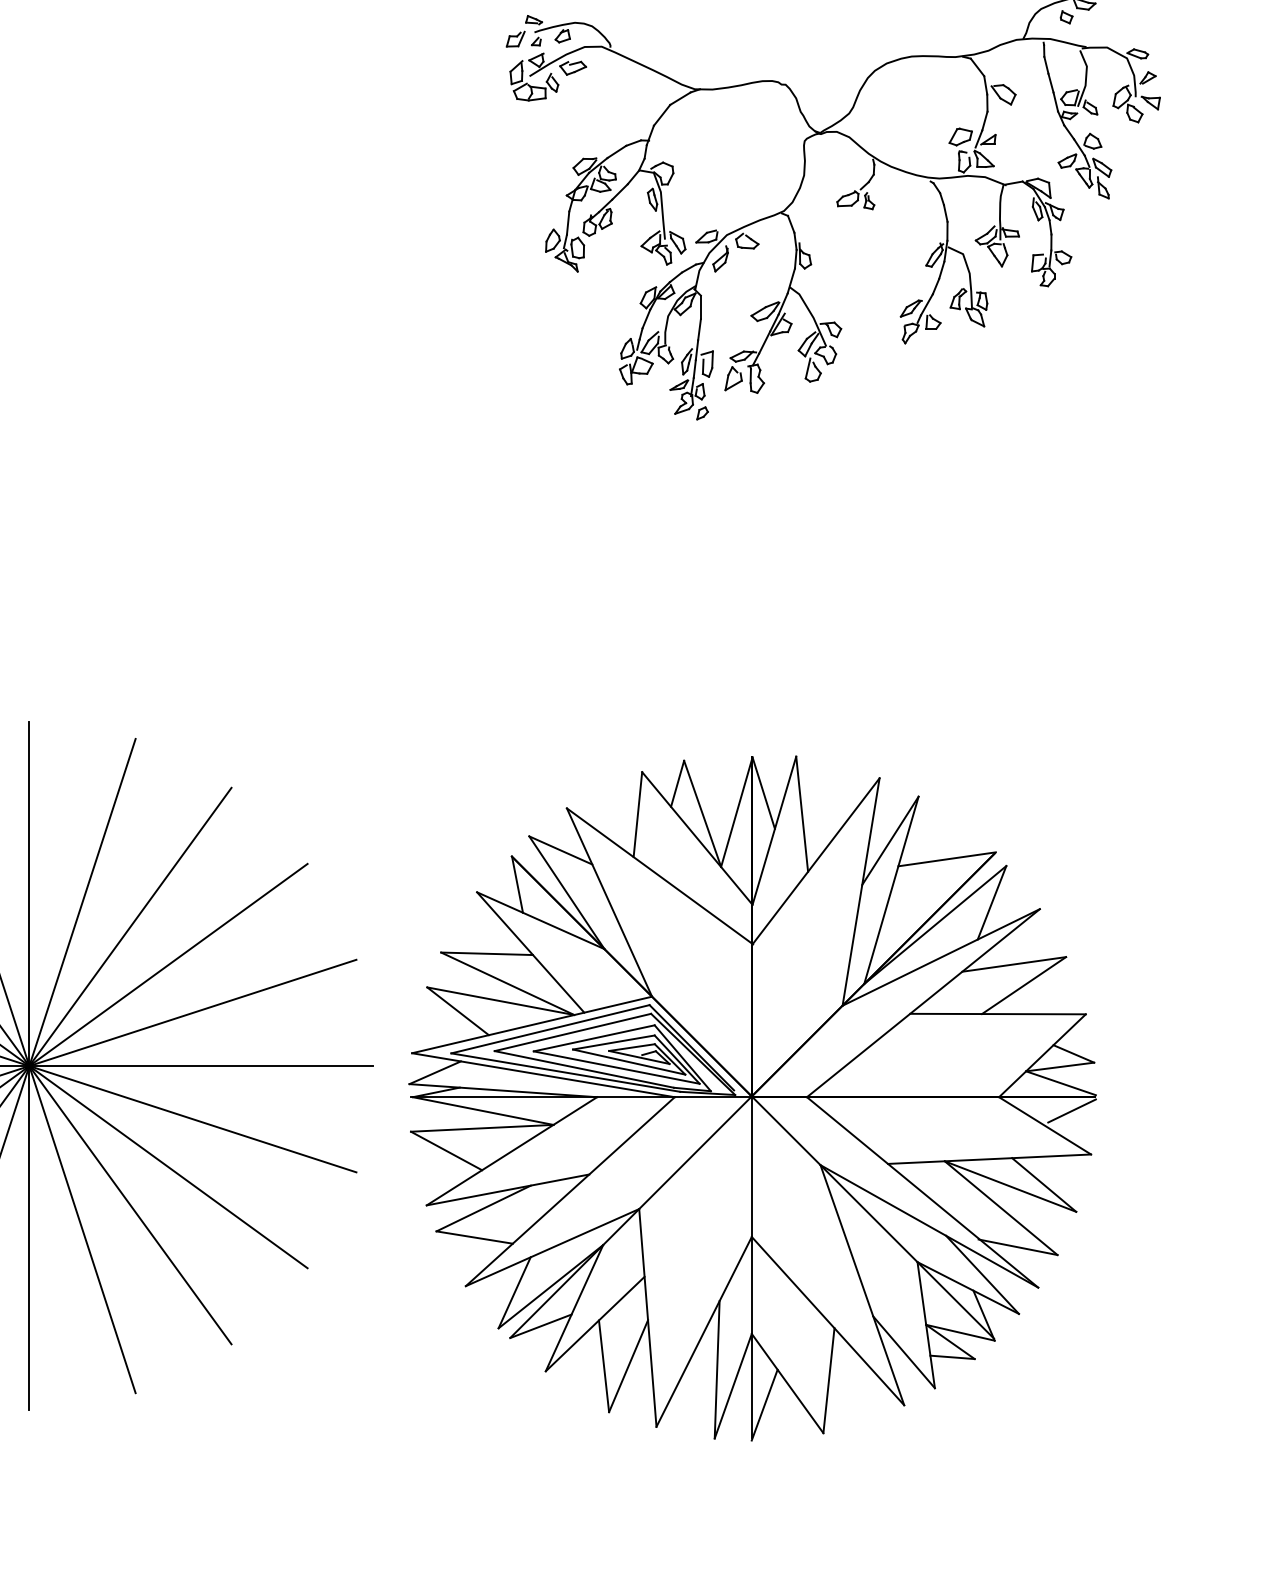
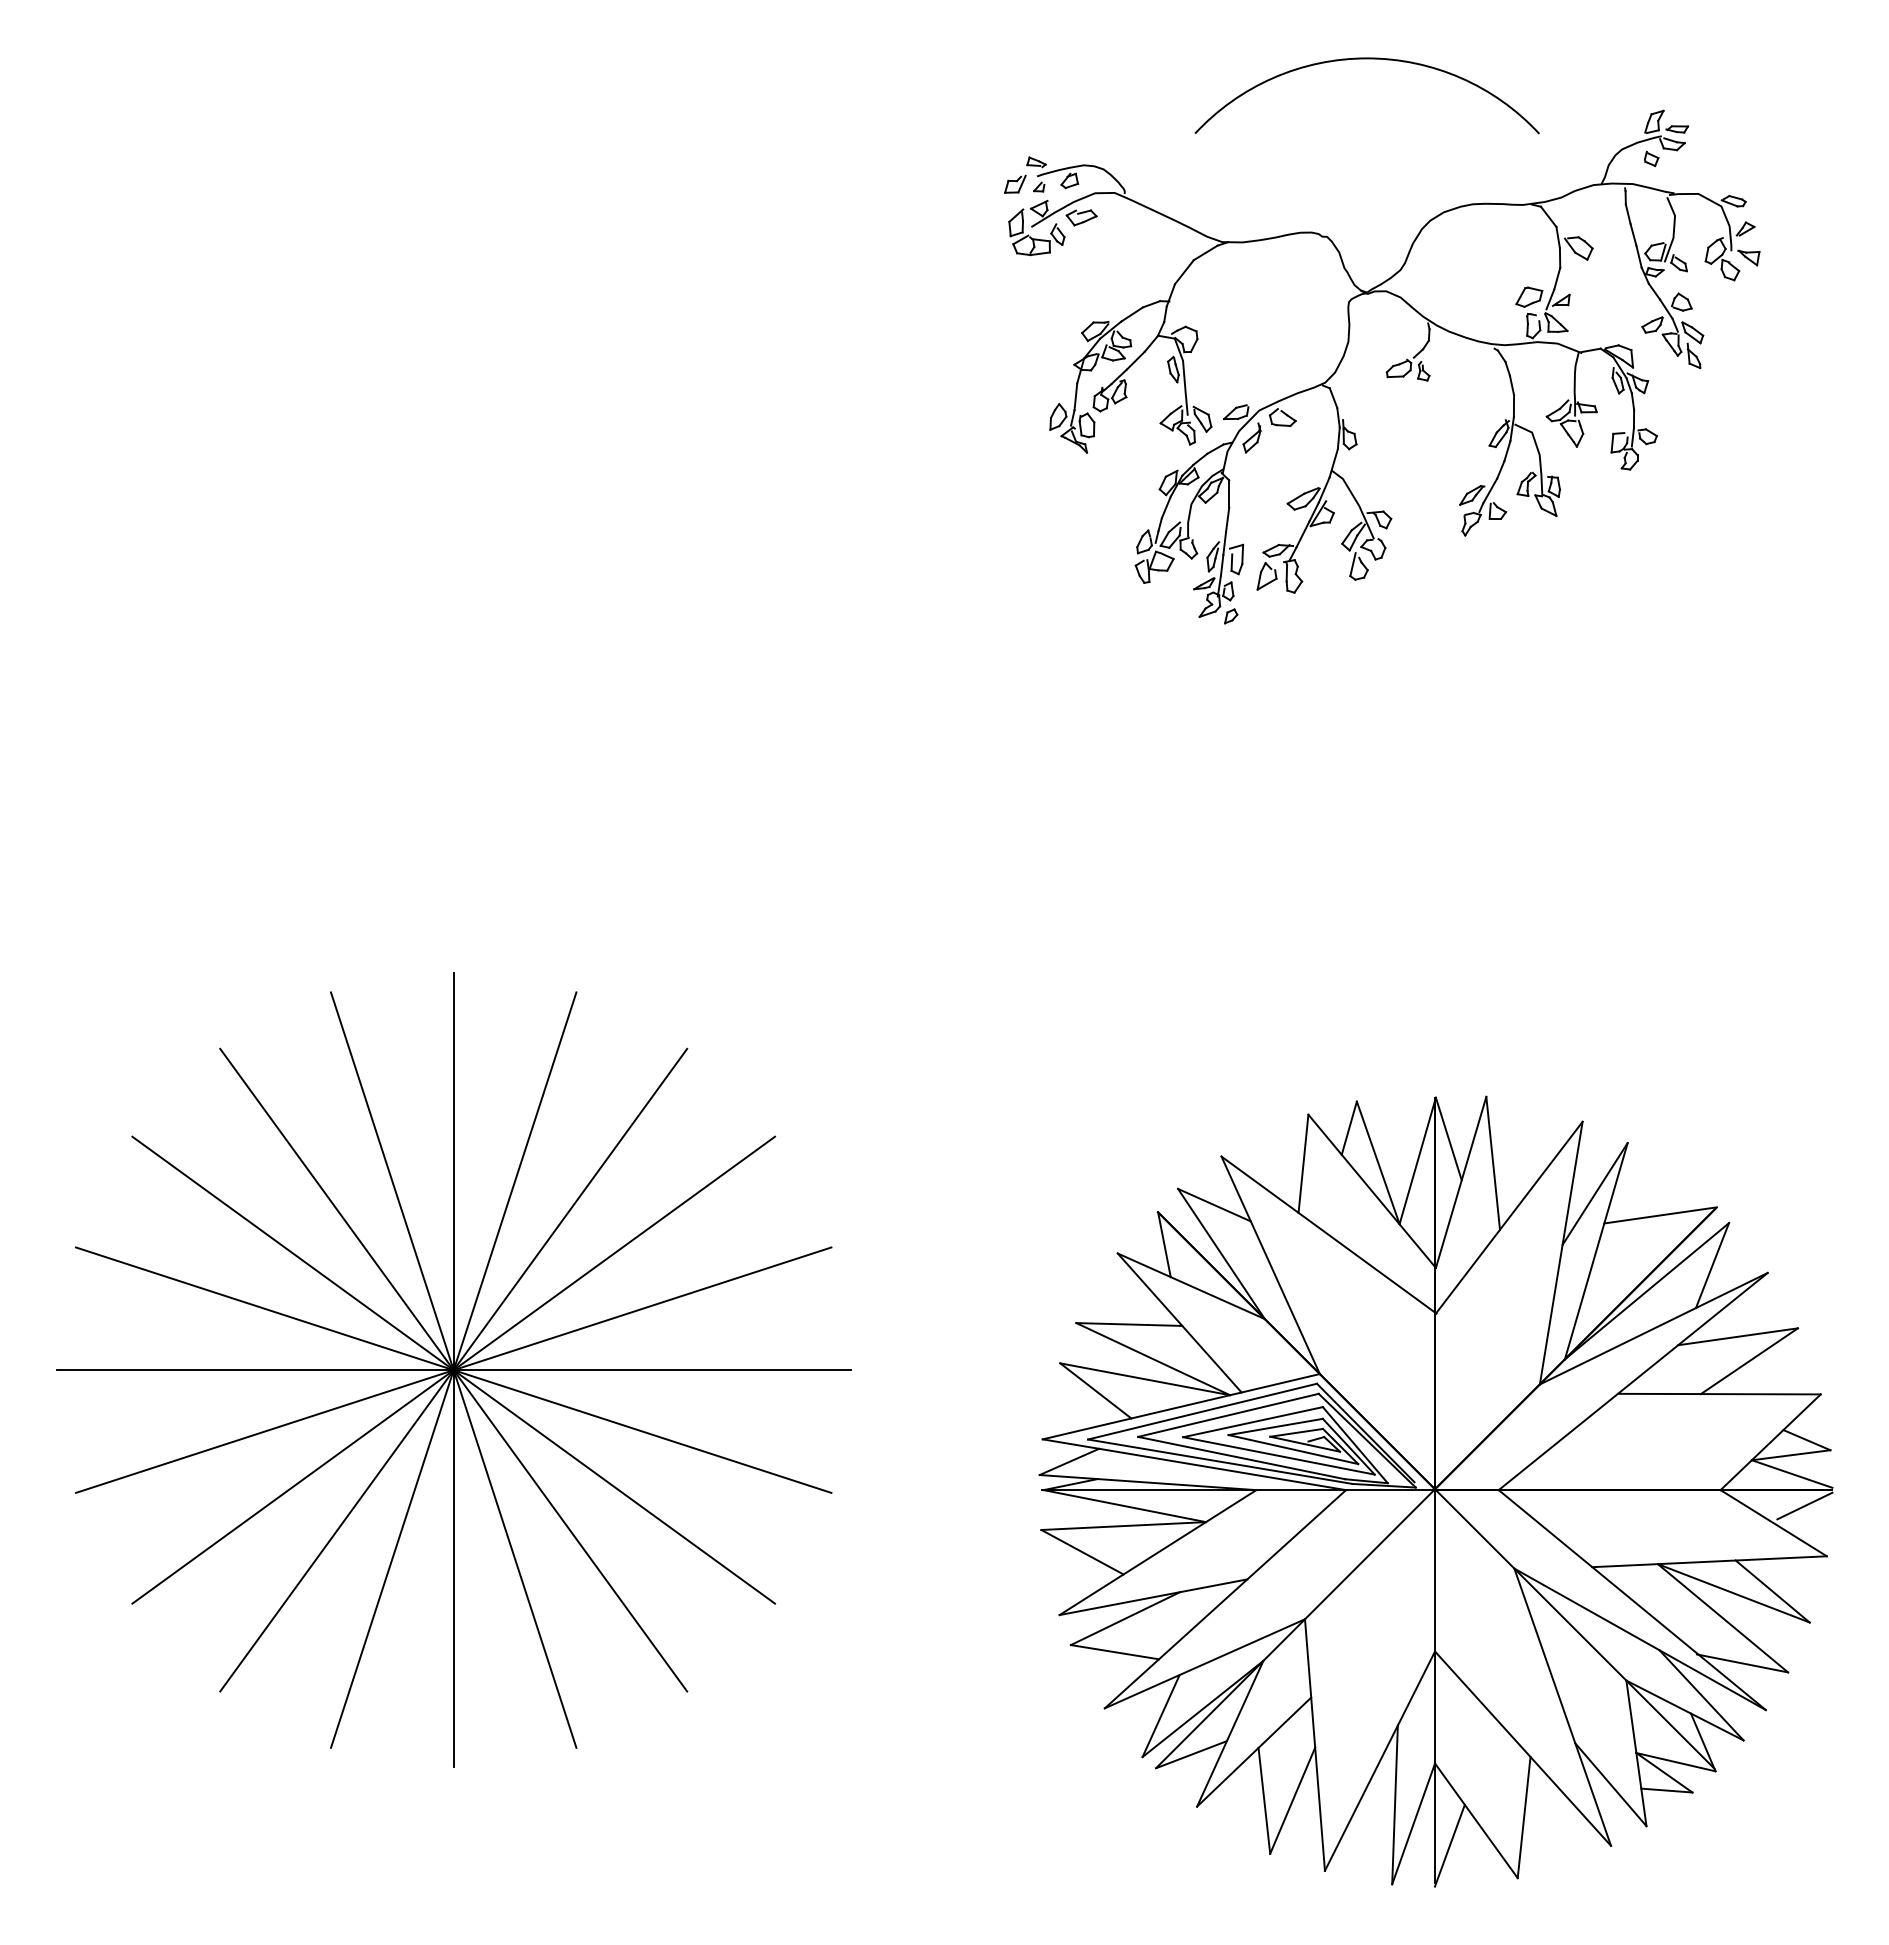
part: (752, 1098) -> (1435, 1491), moved

